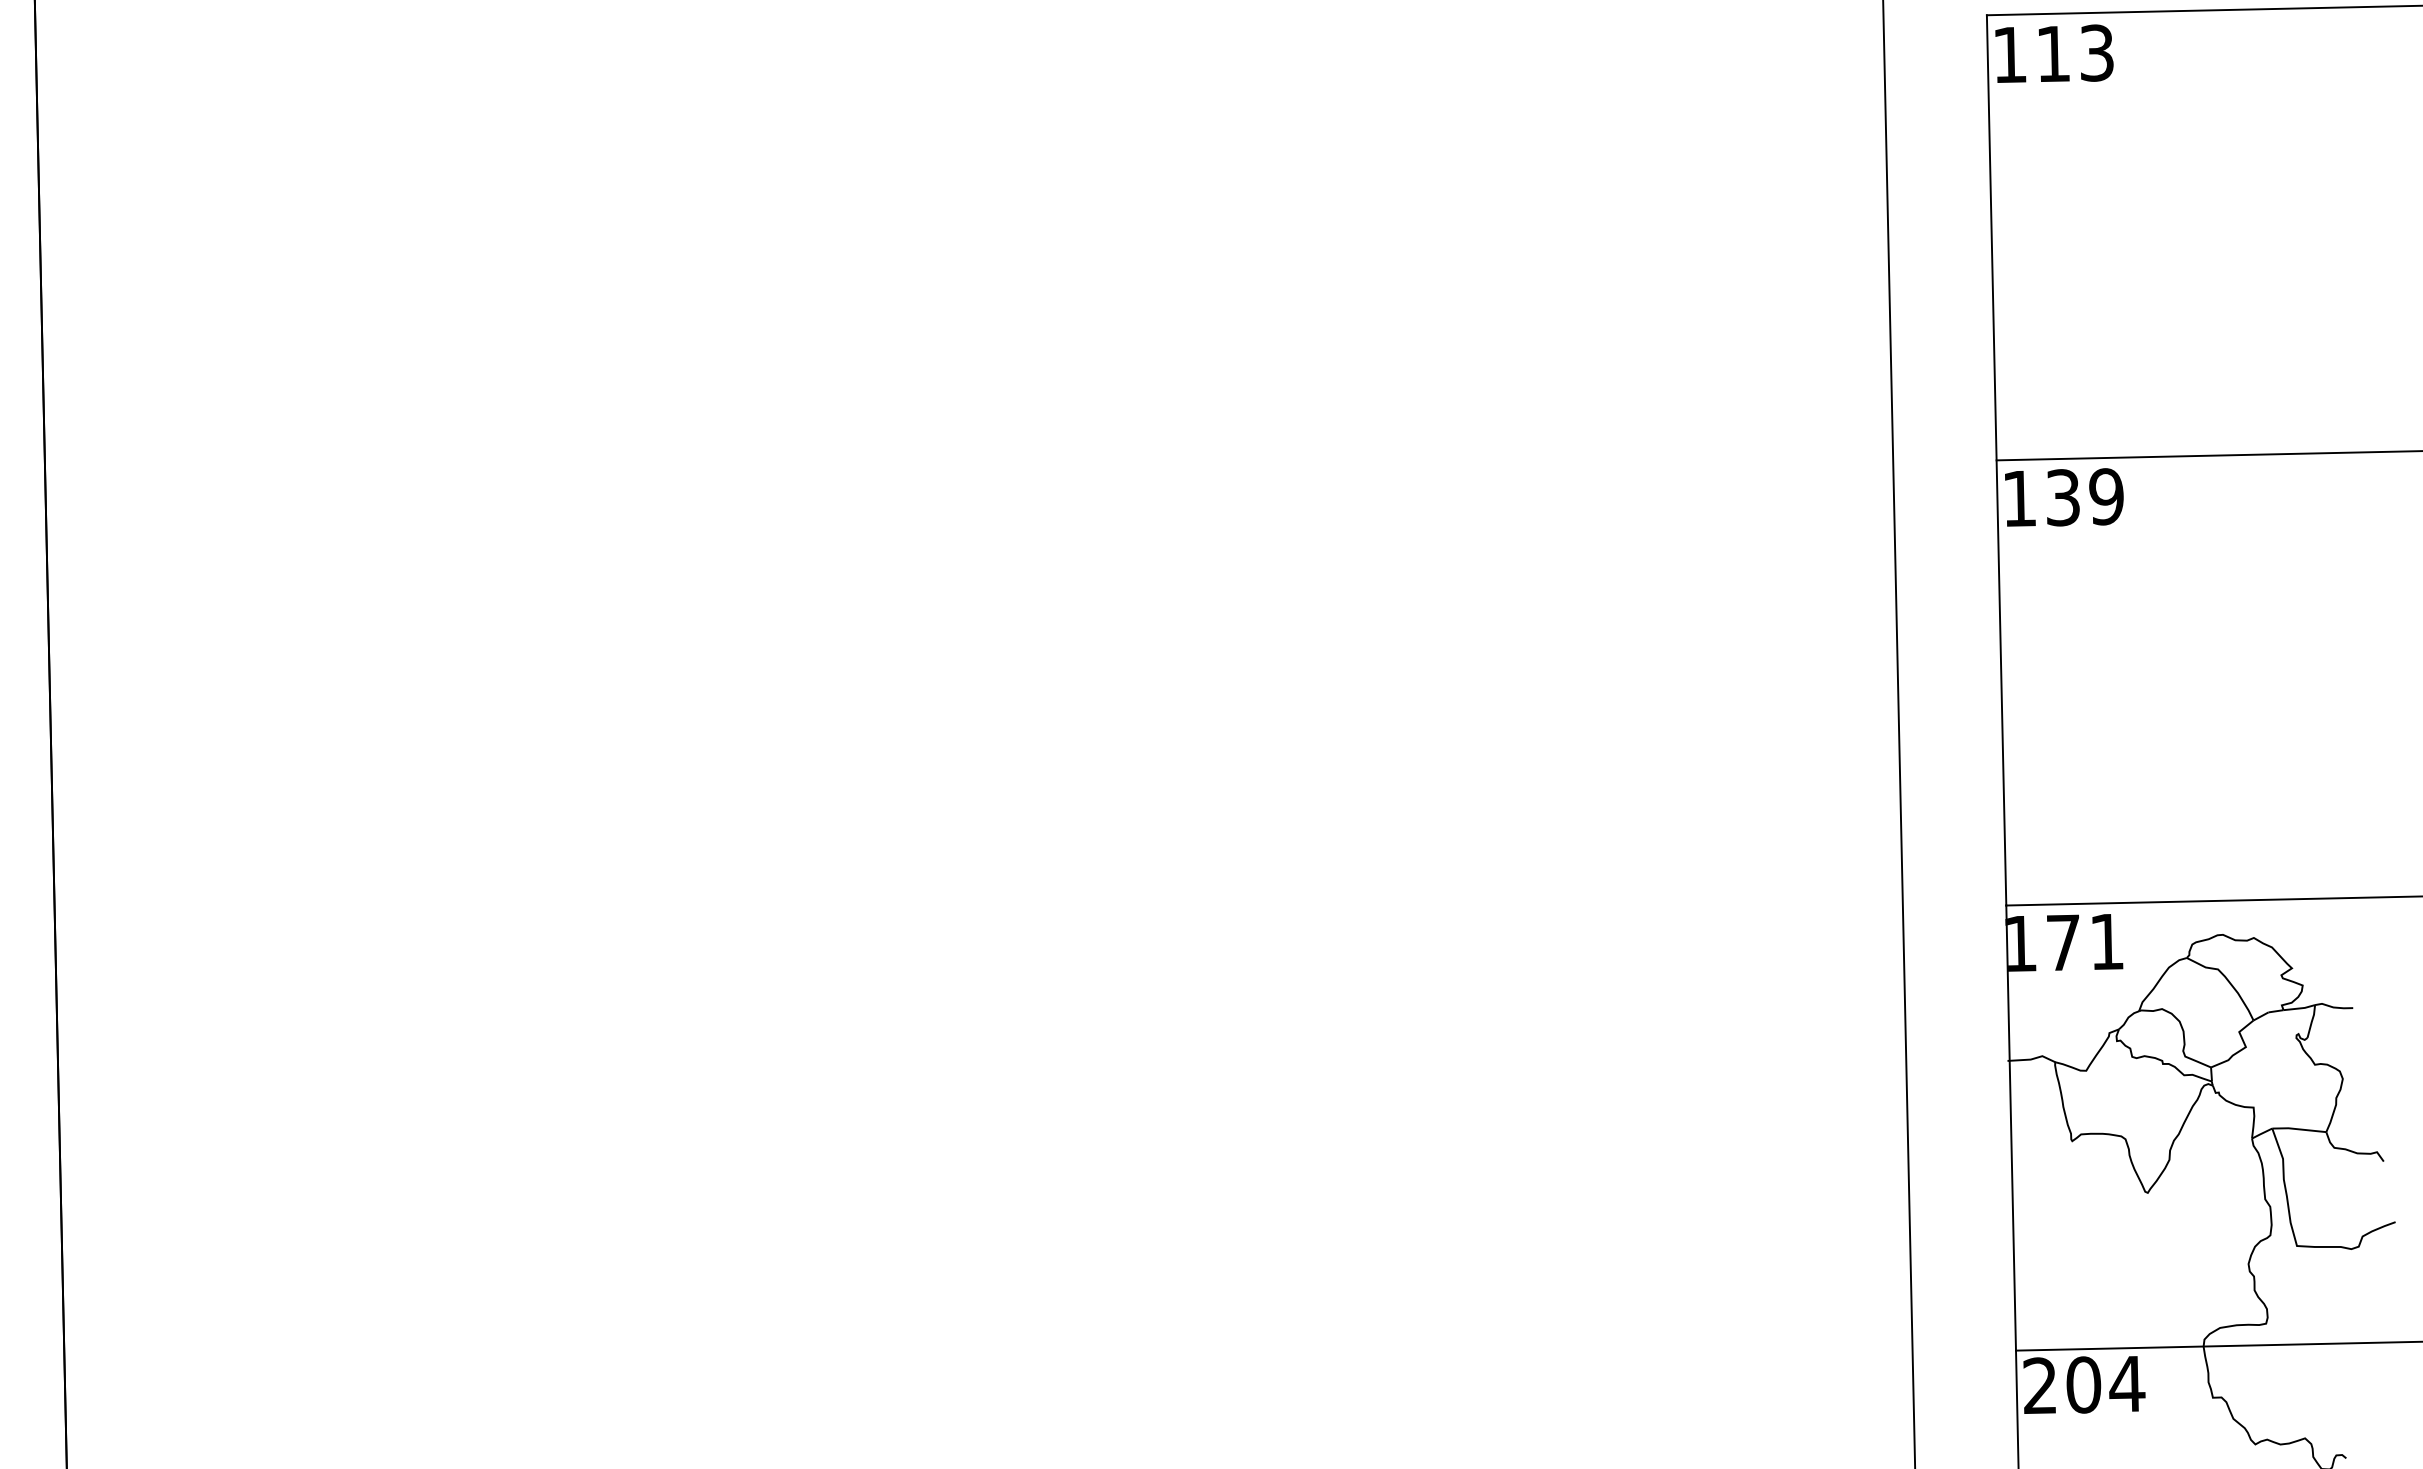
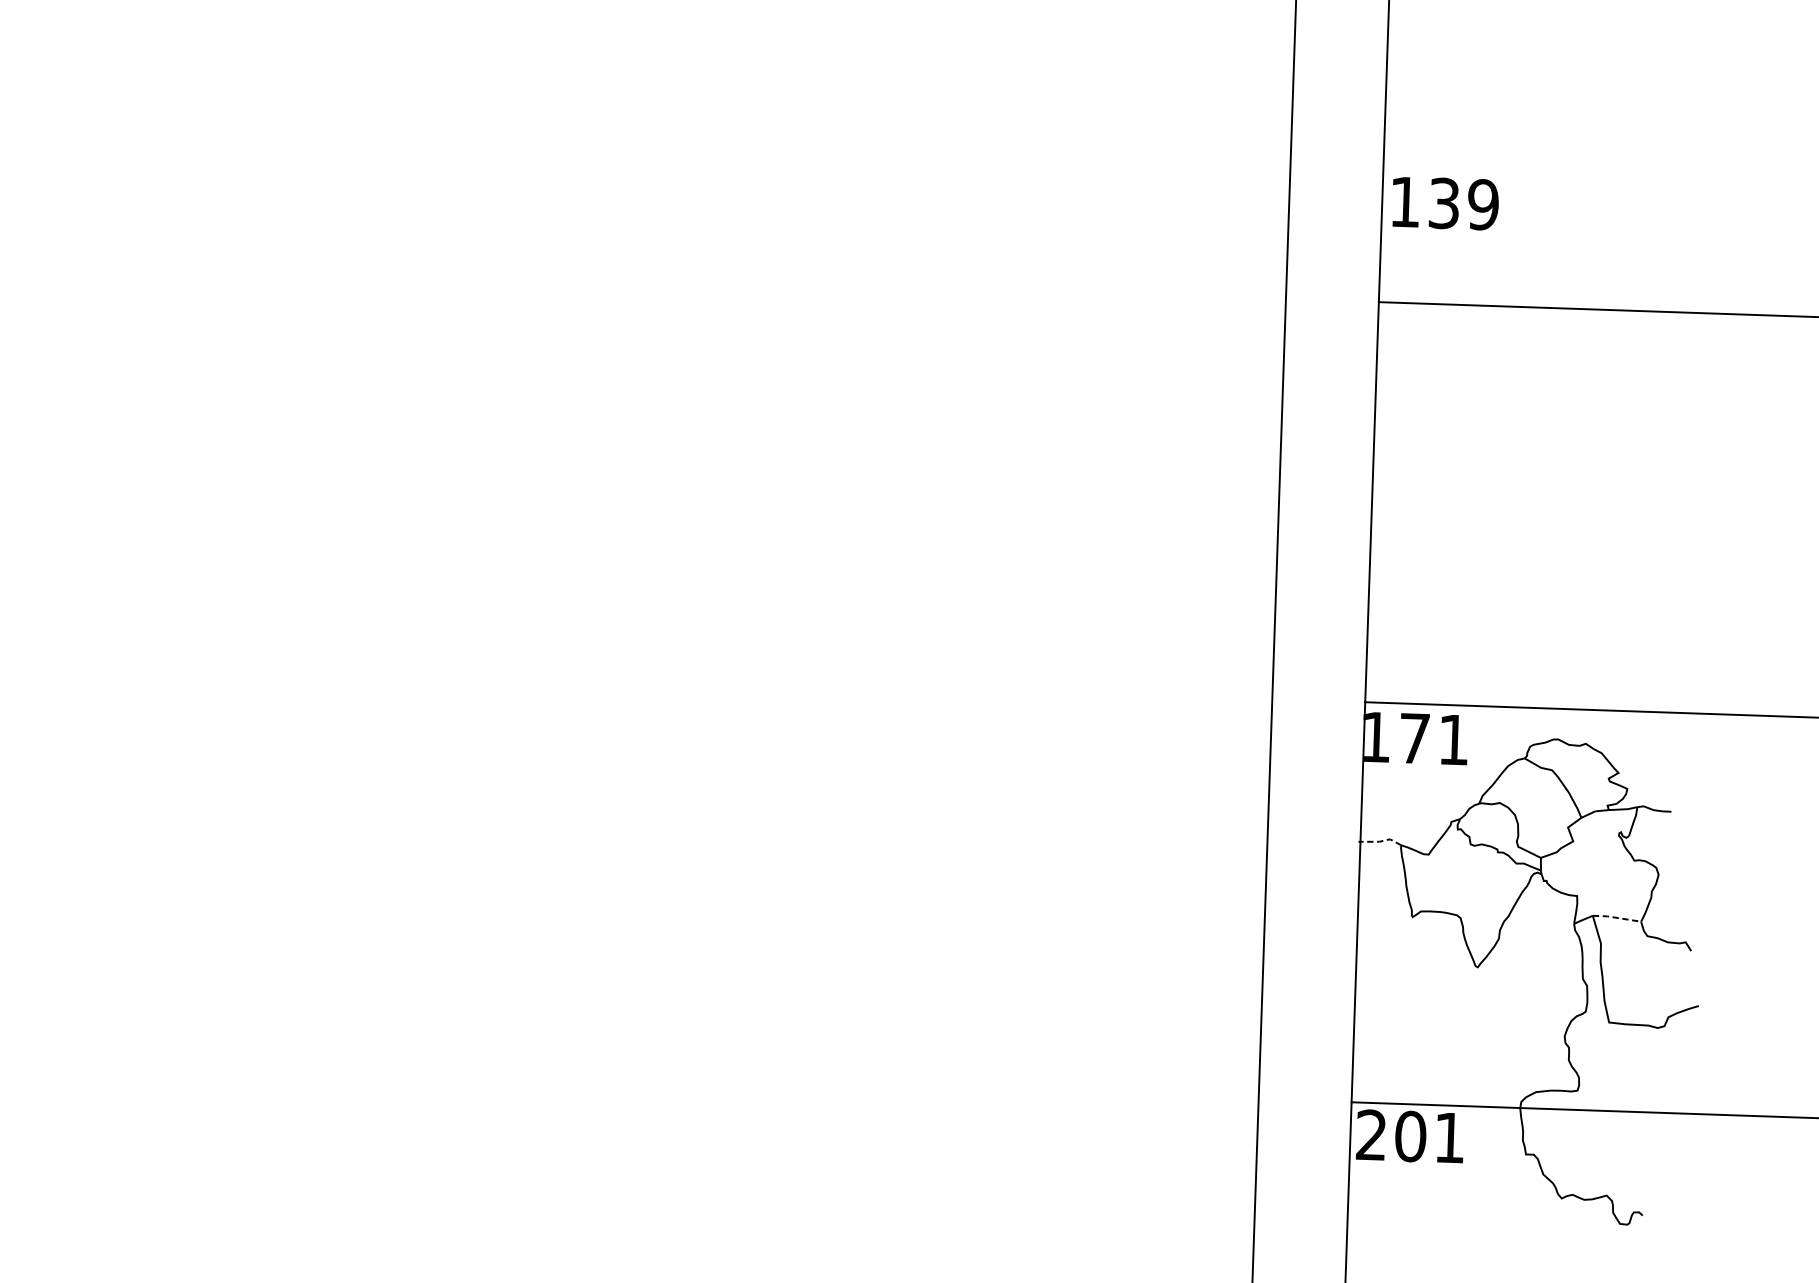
text: (2064, 497) -> (1445, 203), moved
line: (2032, 1059) -> (1381, 841), solid -> dashed
line: (2298, 1129) -> (1616, 917), solid -> dashed
text: (2127, 1383) -> (1450, 1137), 204 -> 201

